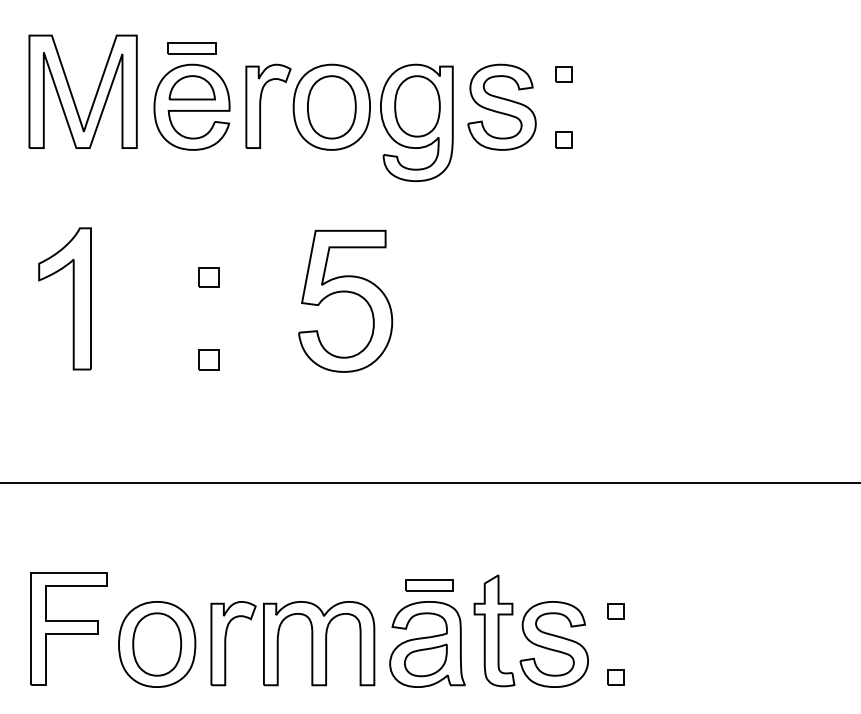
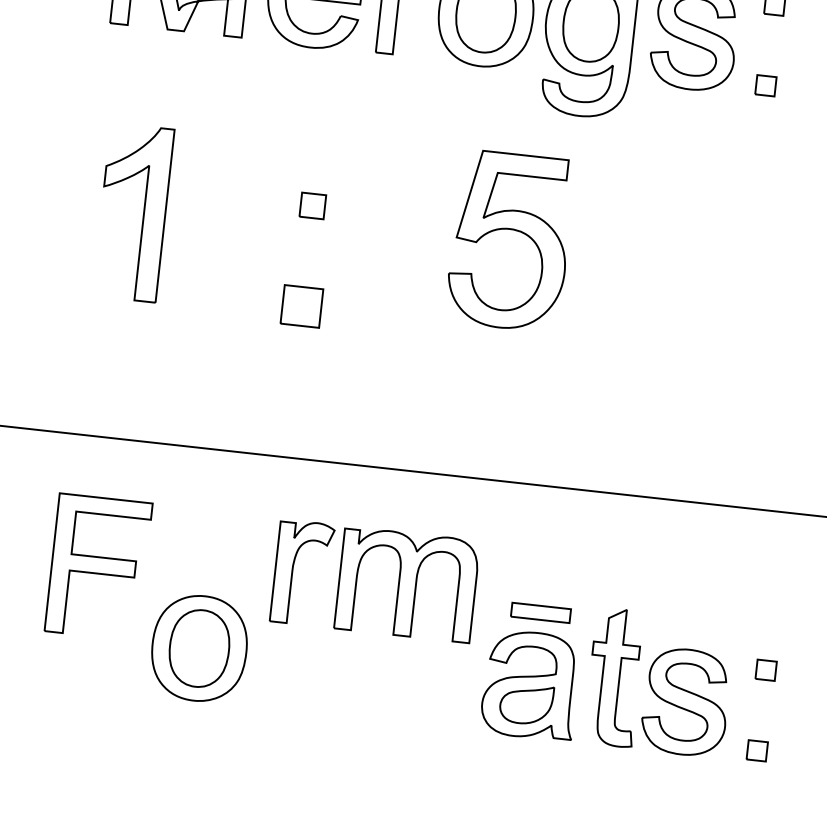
part: (345, 292) -> (511, 230), moved
part: (208, 359) -> (300, 306), size x1.6
part: (68, 628) -> (98, 566), moved
part: (278, 643) -> (357, 579), moved

